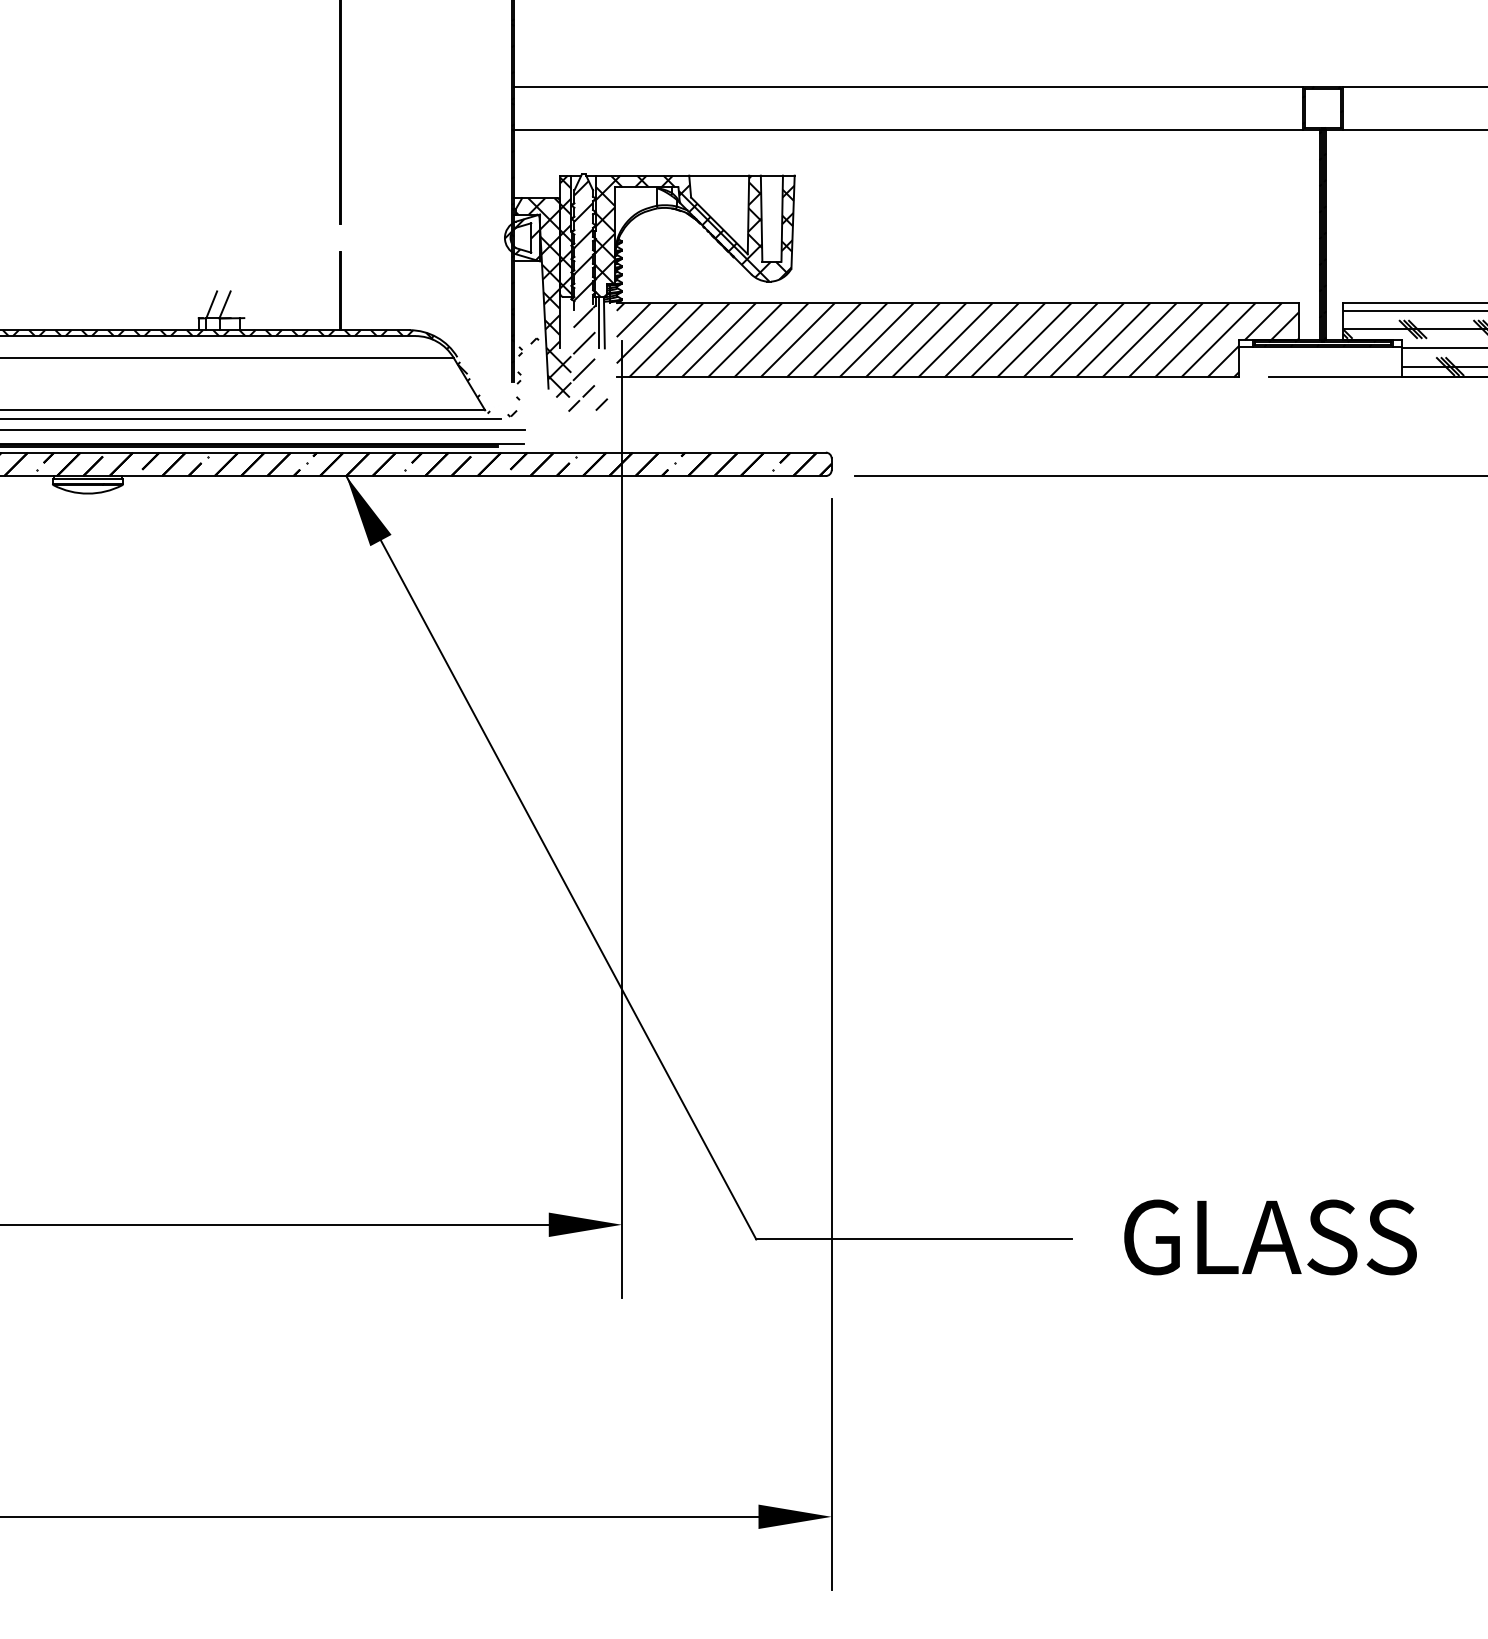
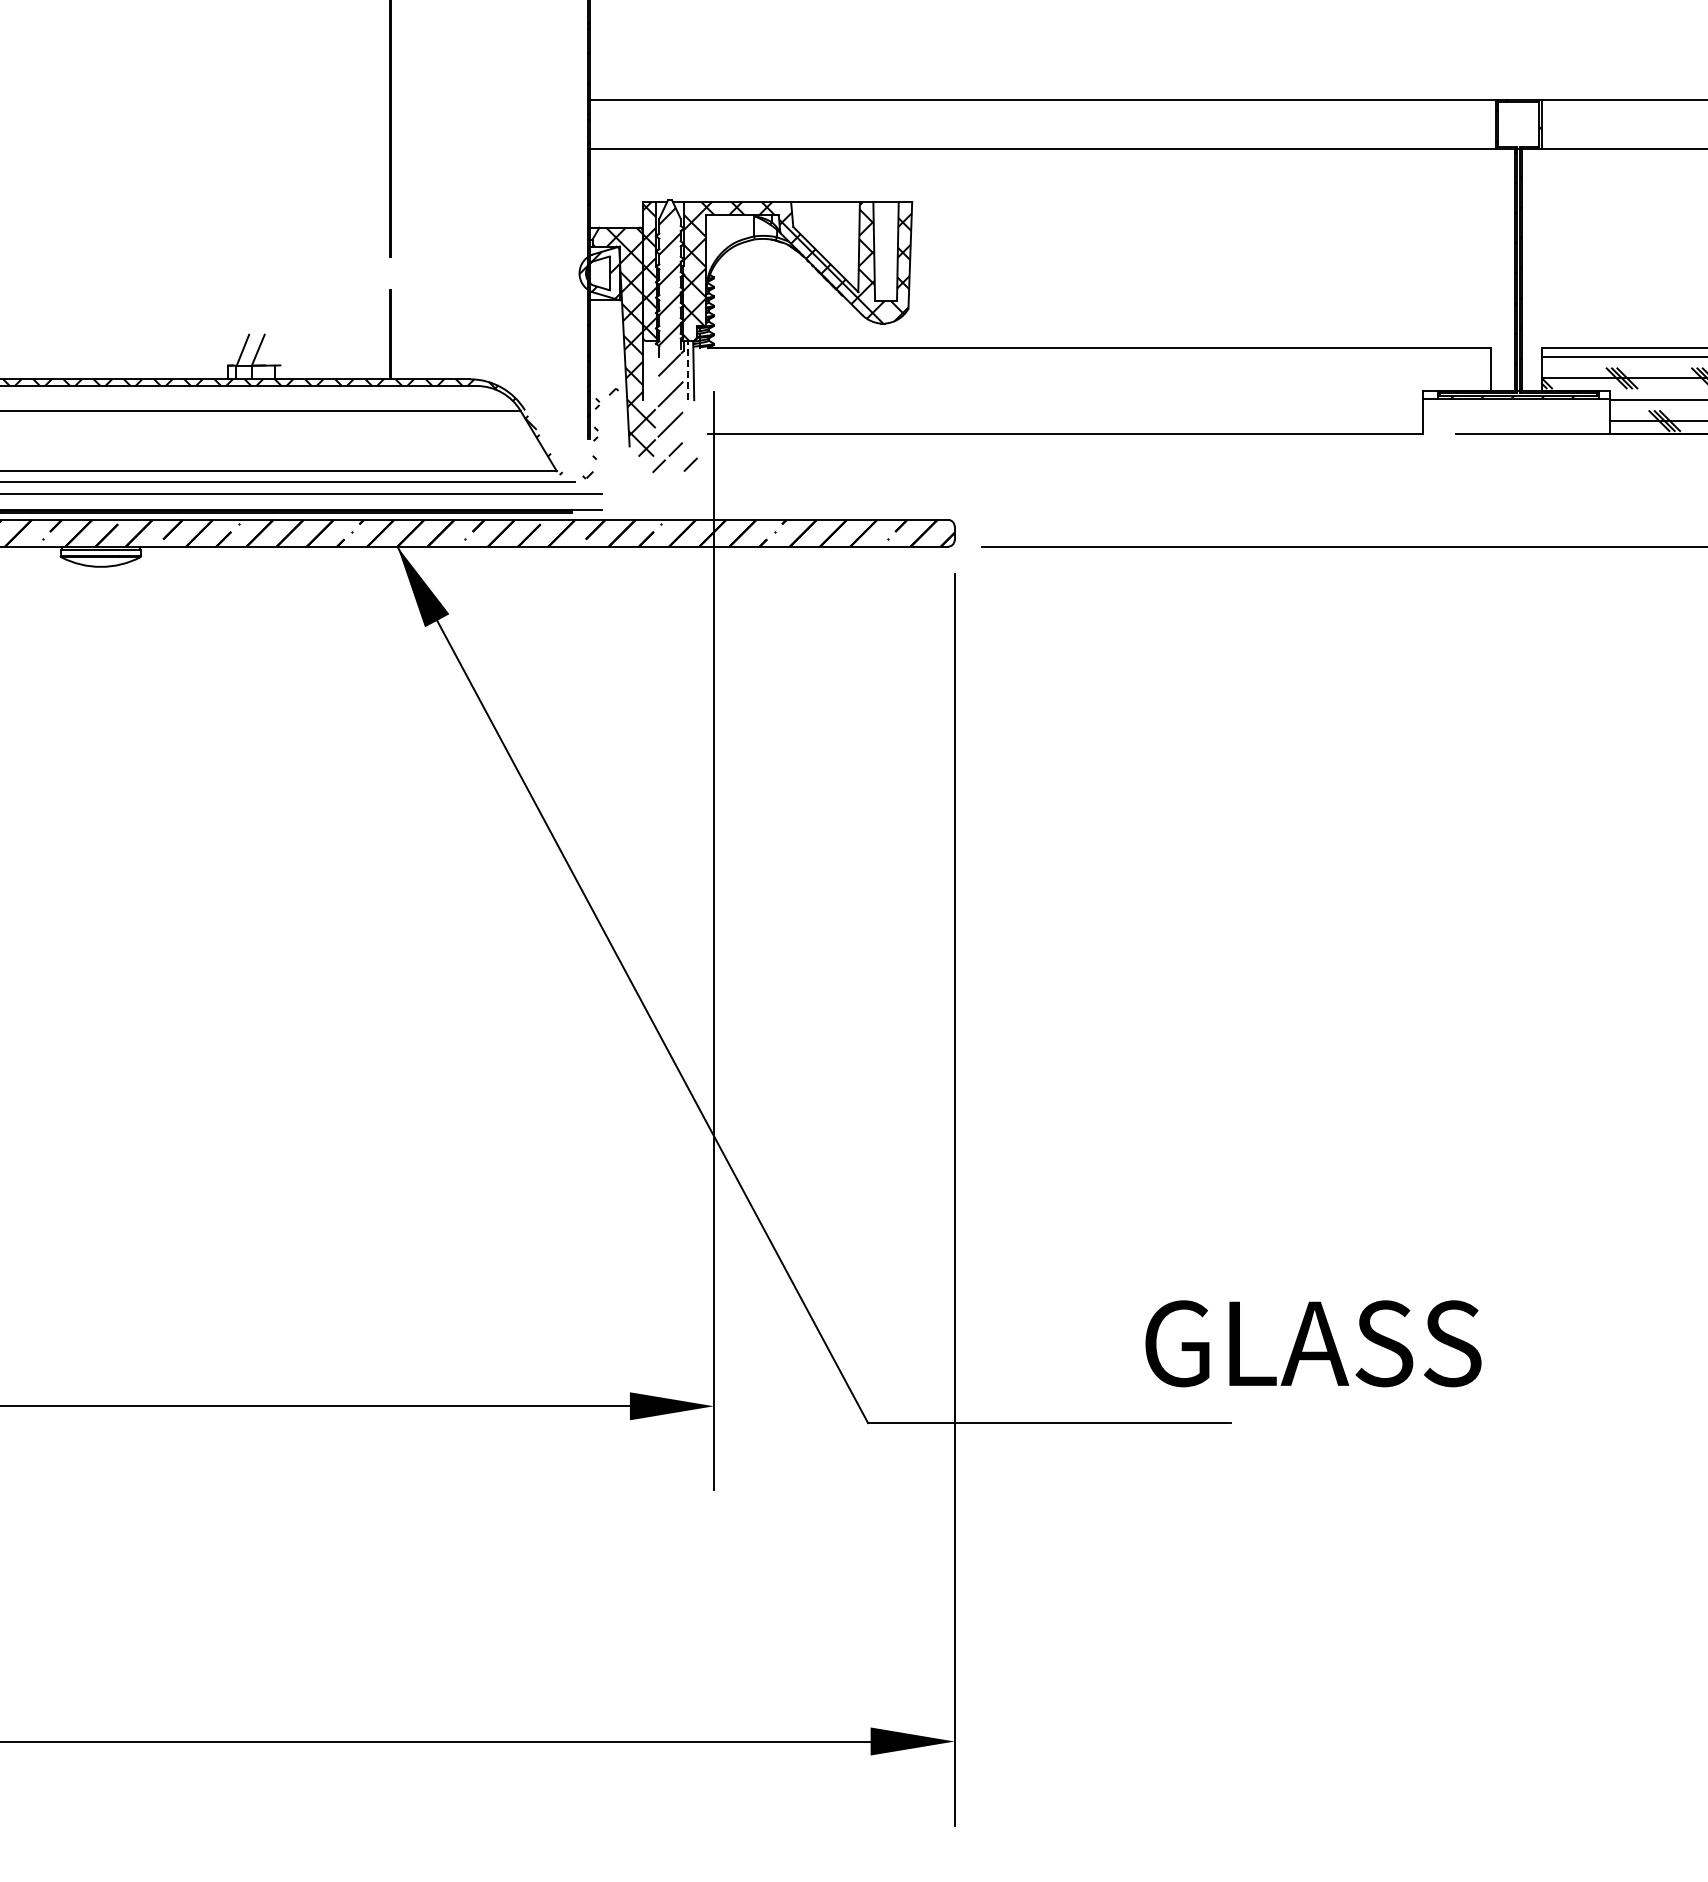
line: (599, 322) -> (688, 370), solid -> dashed
hatch: (956, 339) -> (1098, 390), removed
text: (1270, 1237) -> (1313, 1343), moved

